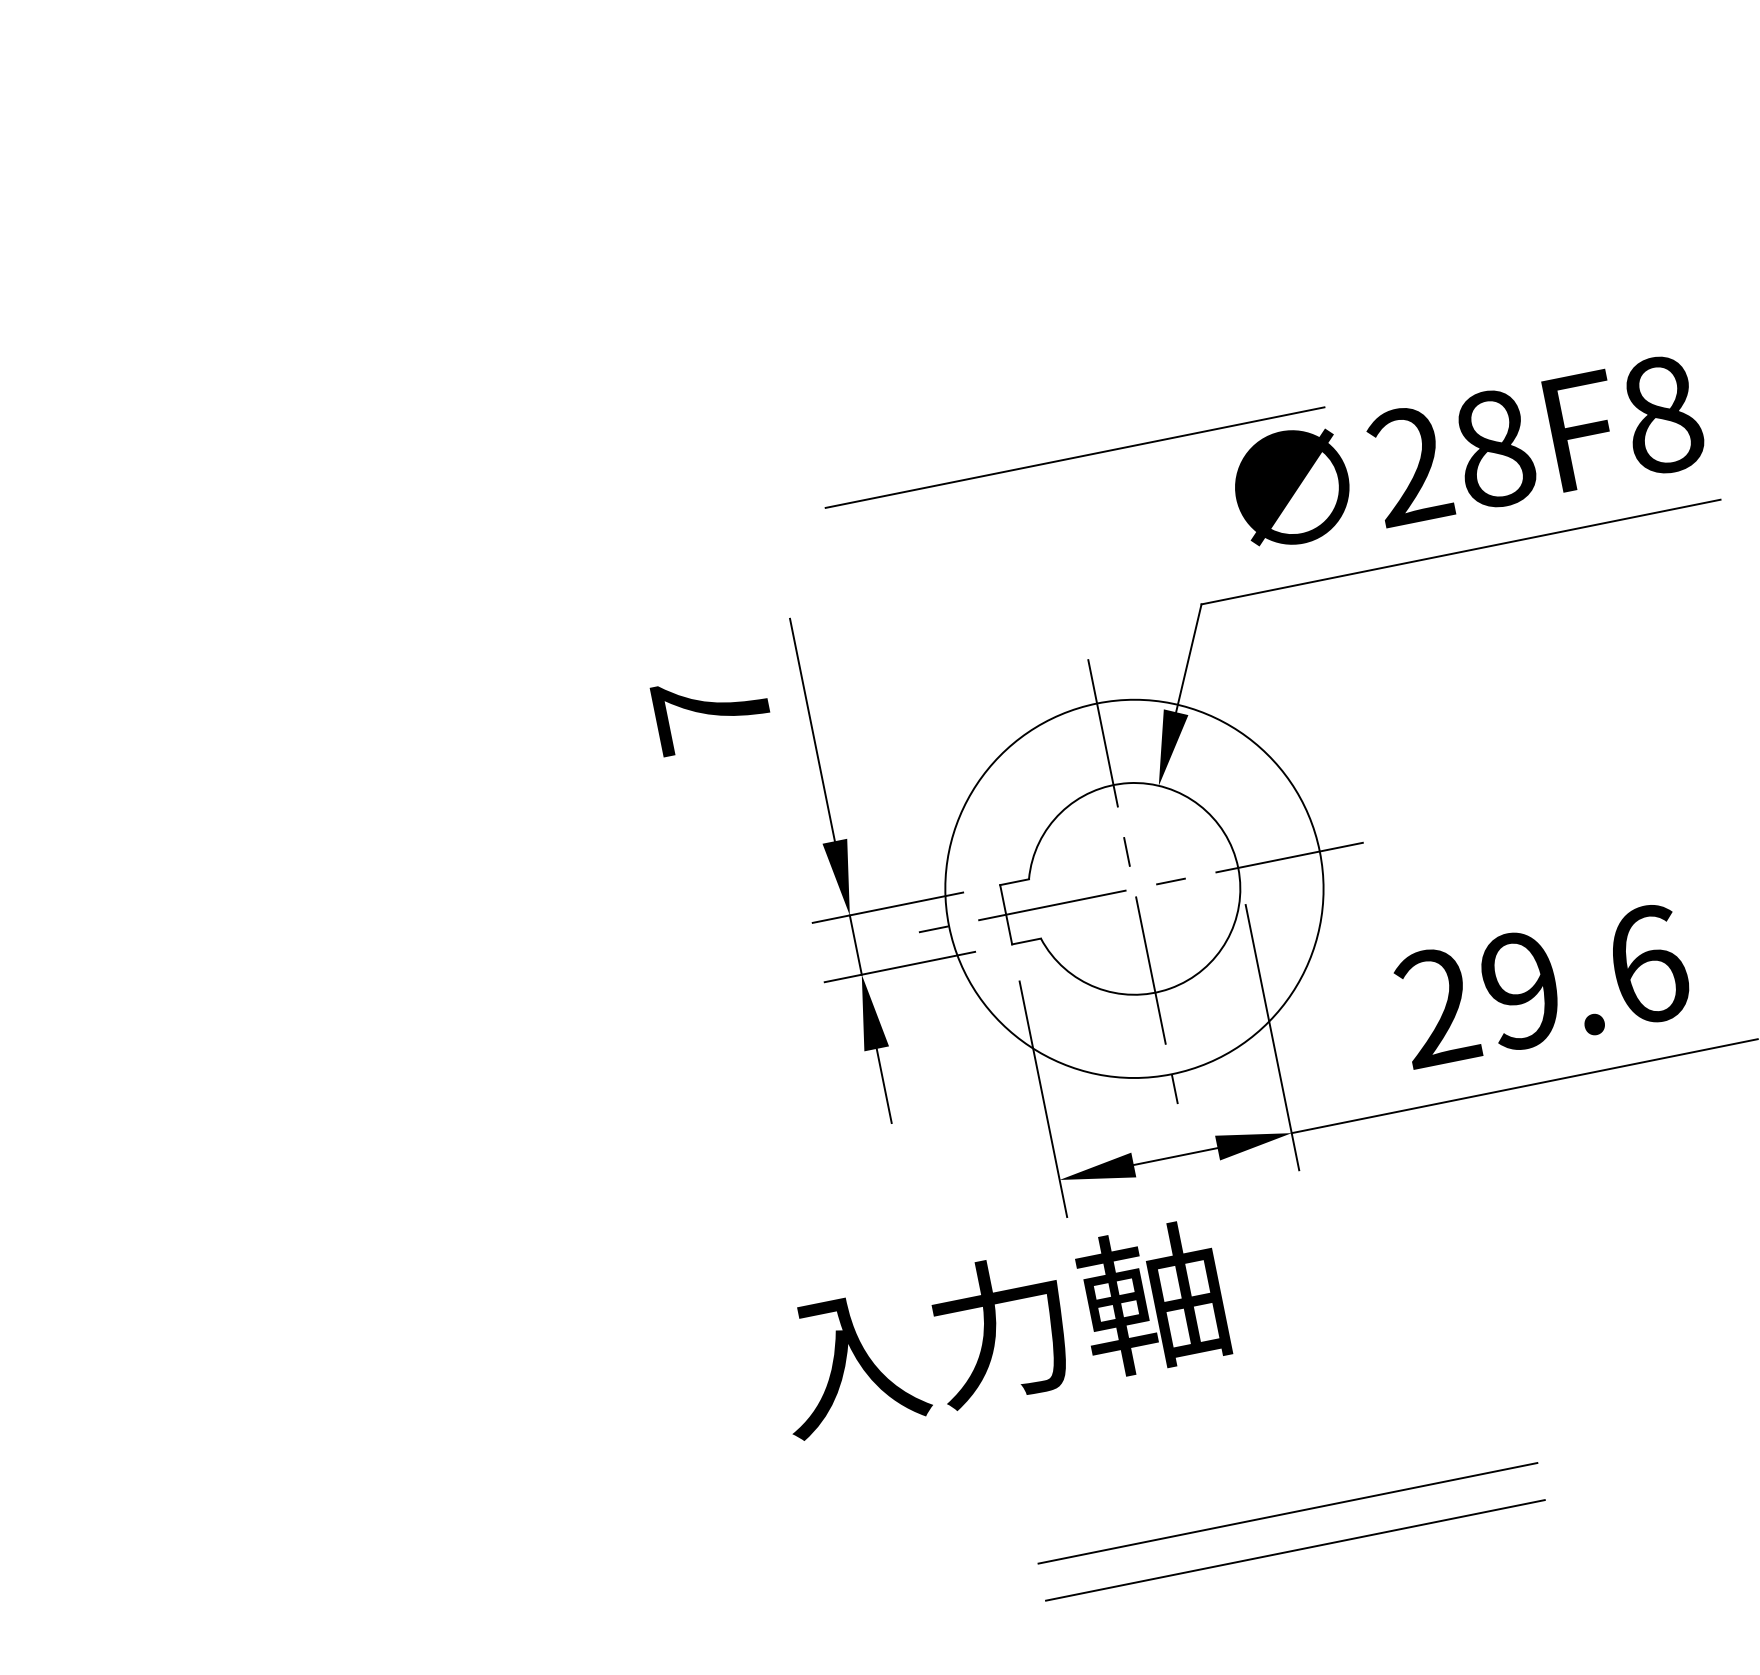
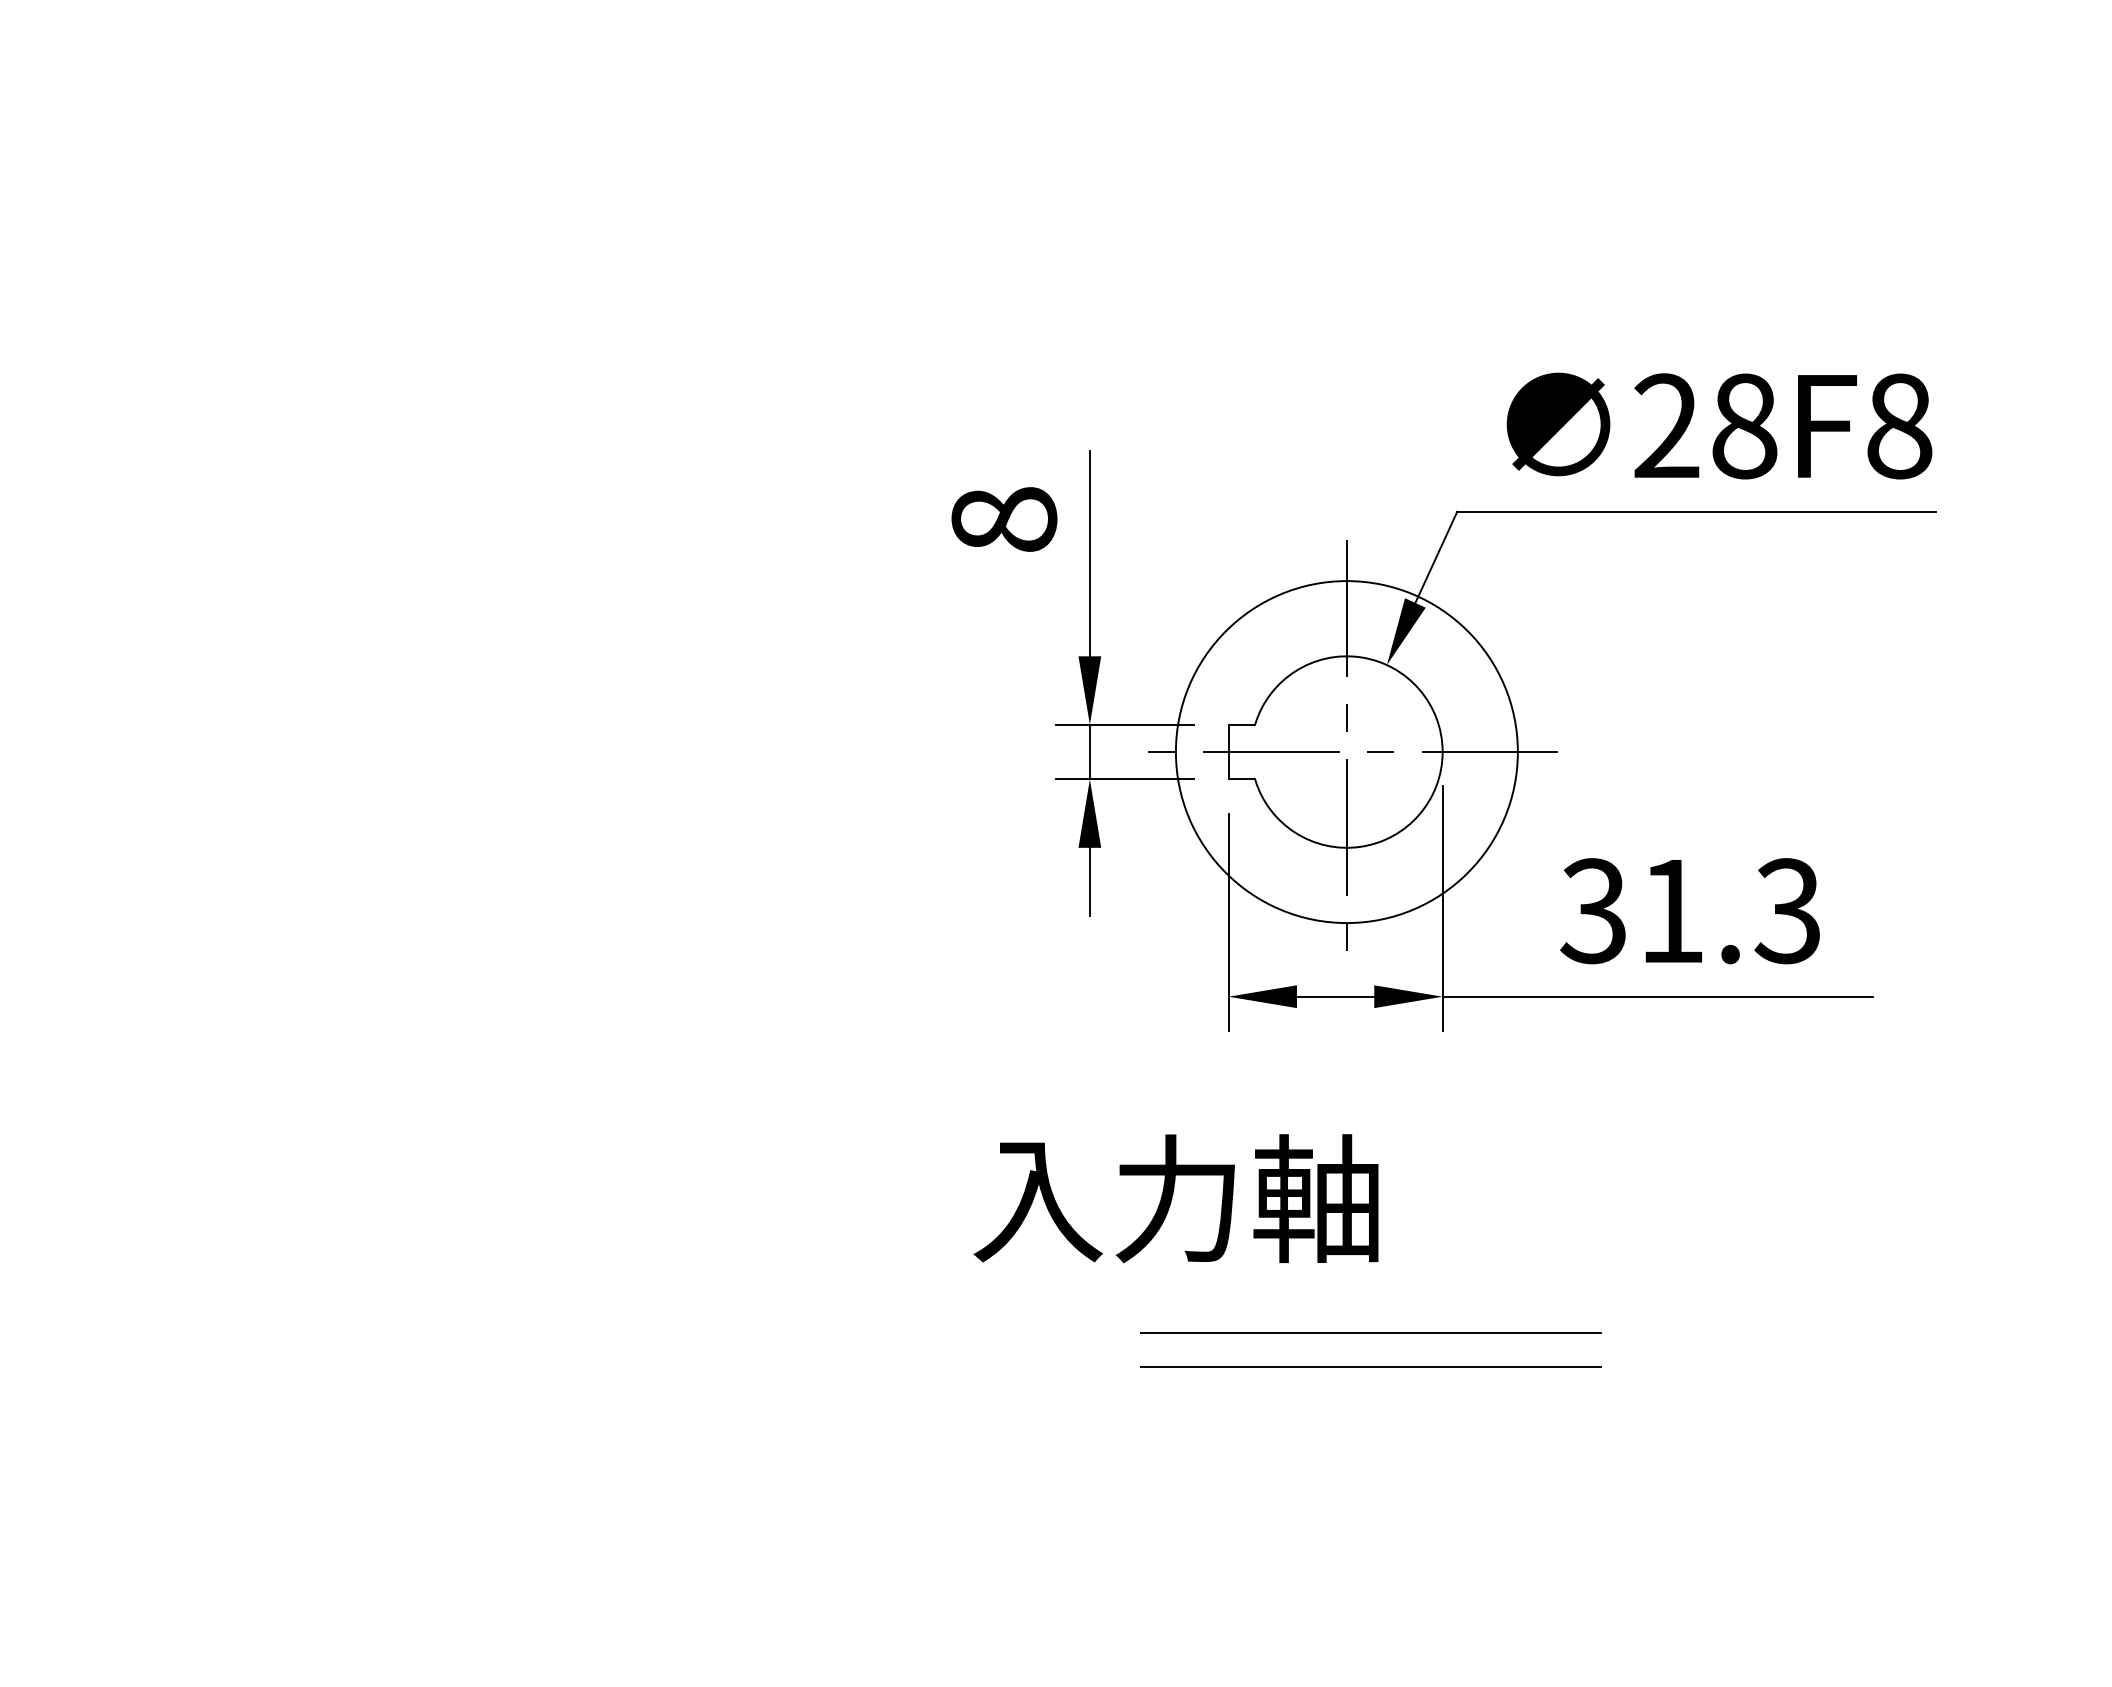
line: (1074, 457) -> (1370, 358), removed
text: (712, 711) -> (1004, 519), 7 -> 8
text: (1541, 986) -> (1690, 911), 29.6 -> 31.3
text: (999, 1329) -> (1175, 1198), moved

